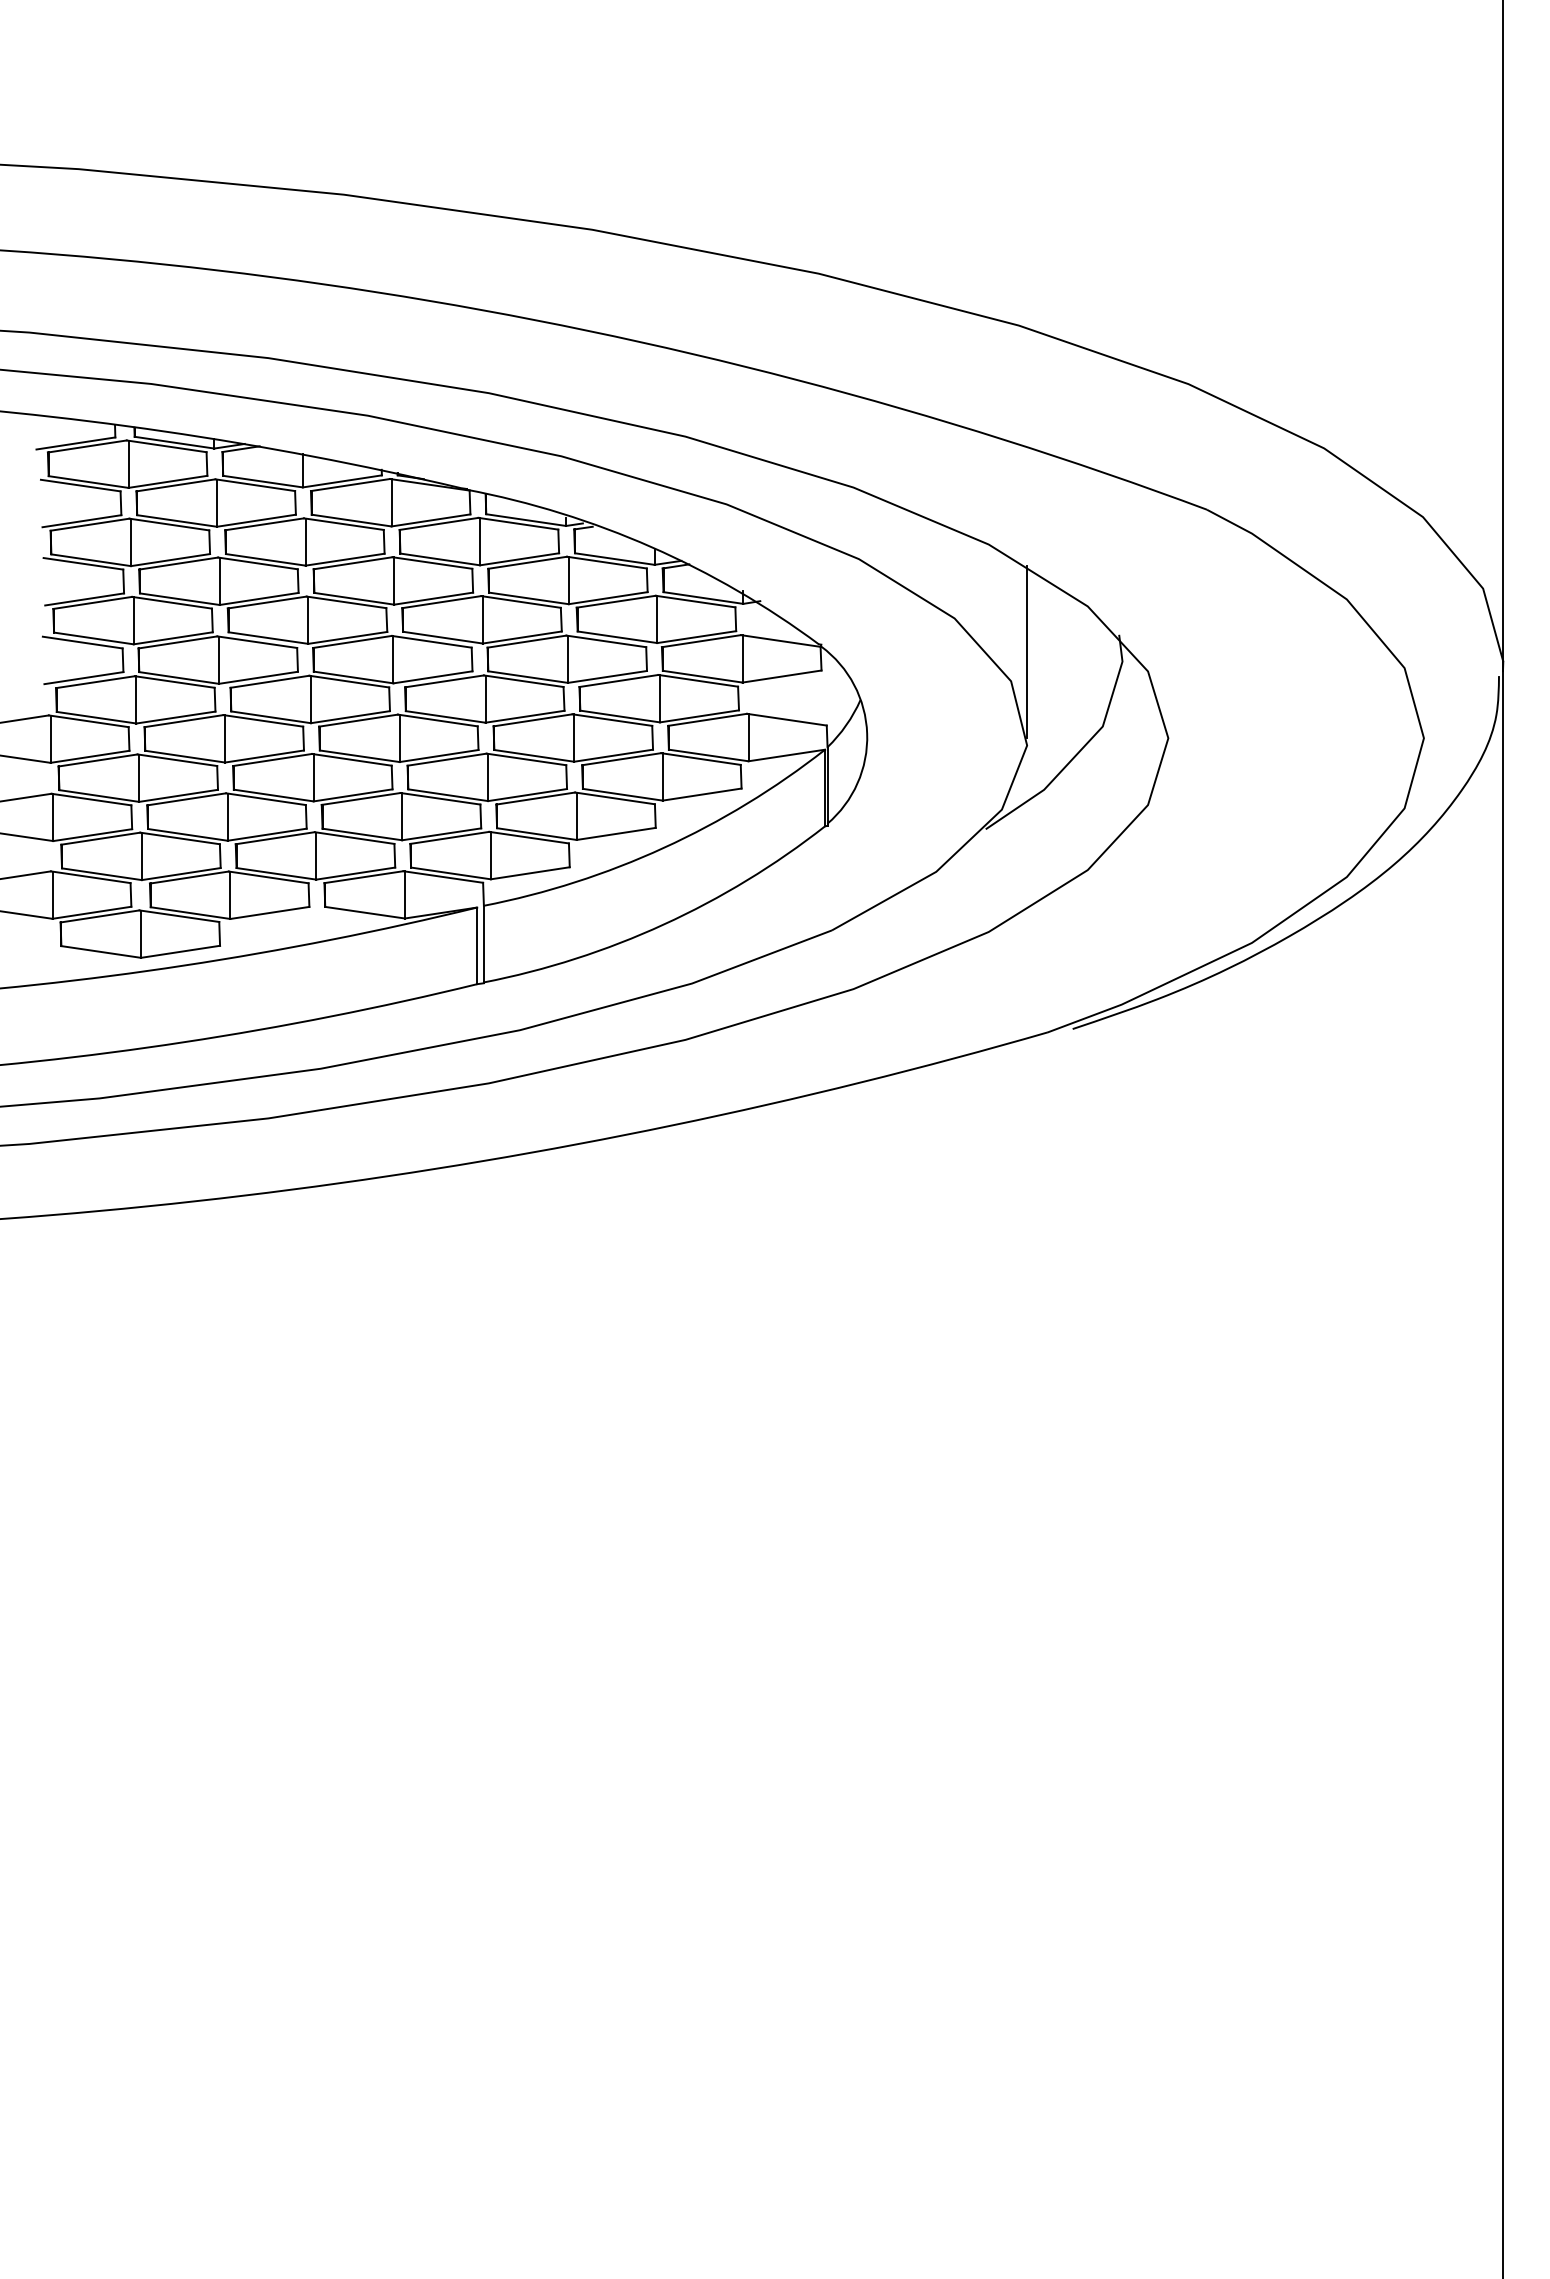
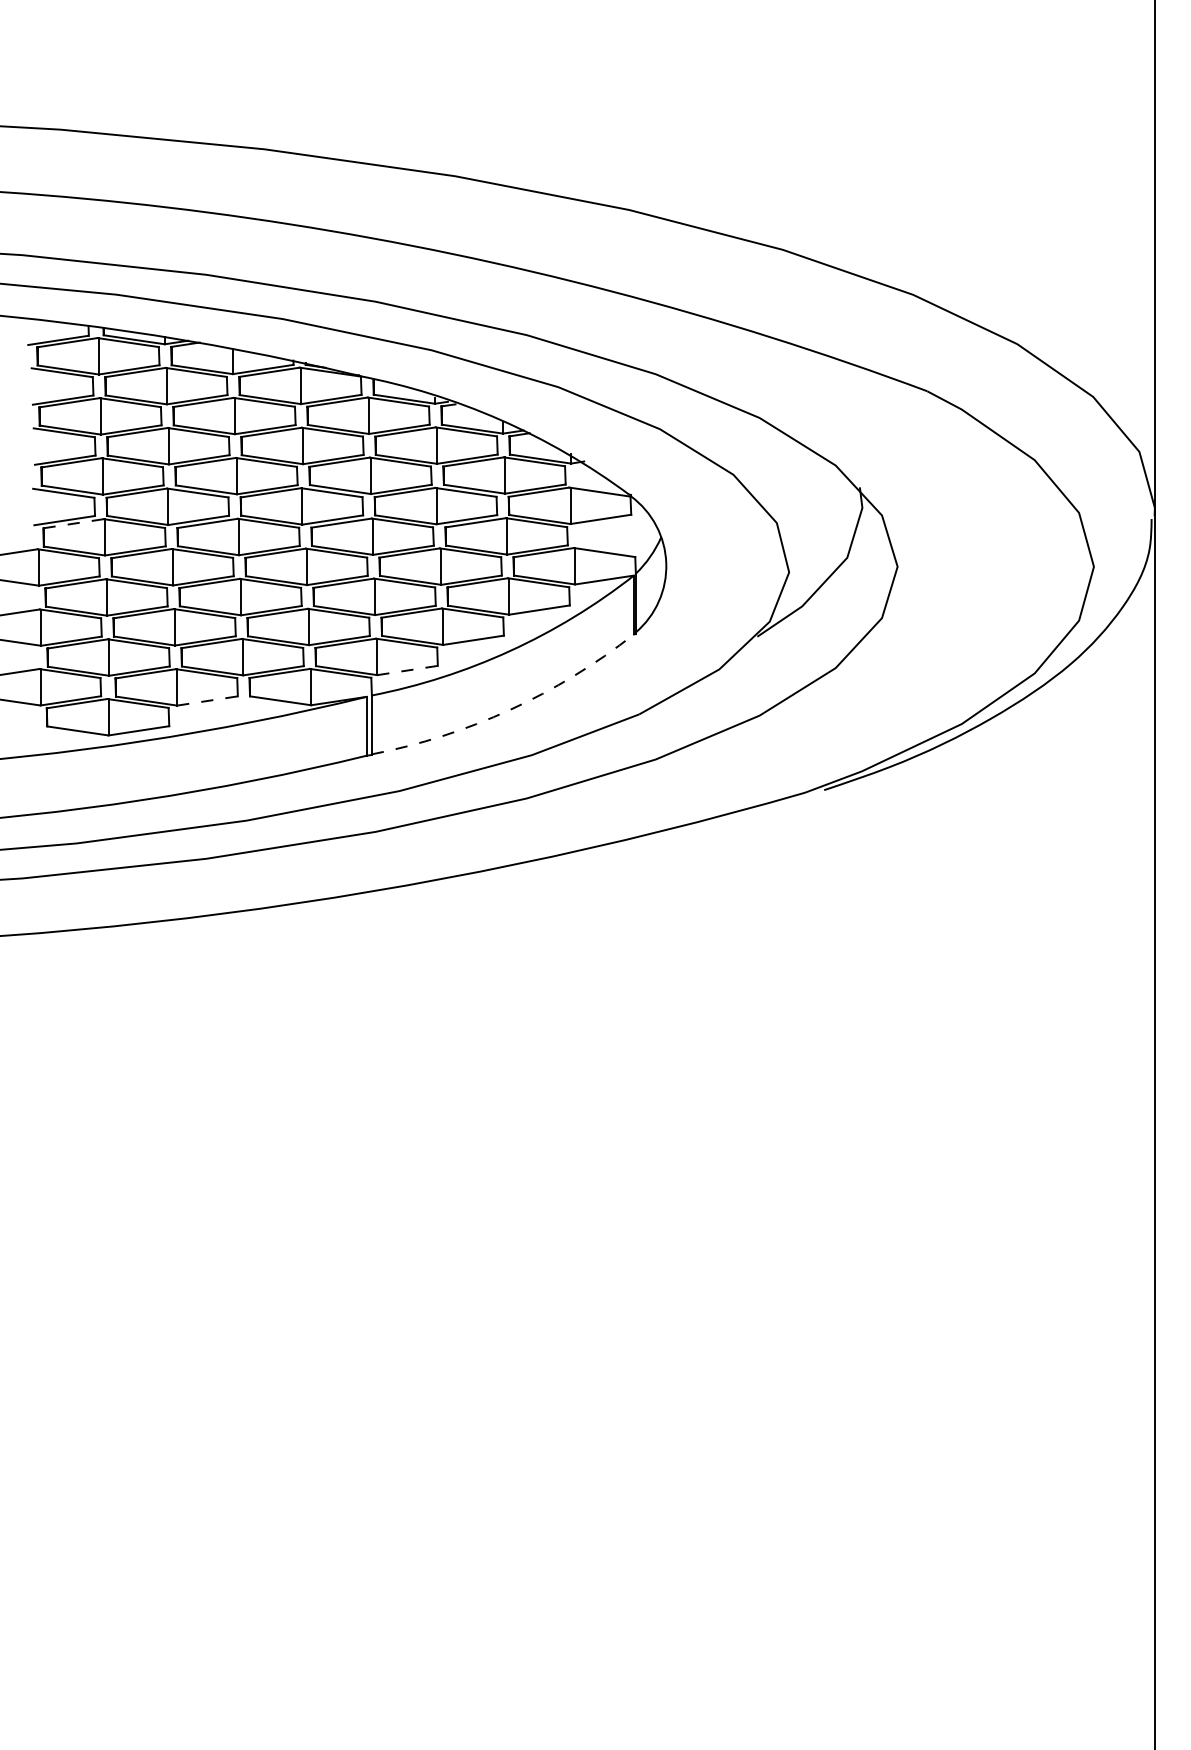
line: (1027, 651) -> (789, 500), removed
line: (95, 682) -> (73, 523), solid -> dashed
line: (530, 873) -> (407, 670), solid -> dashed
line: (269, 912) -> (207, 700), solid -> dashed
arc: (663, 924) -> (509, 709), solid -> dashed

